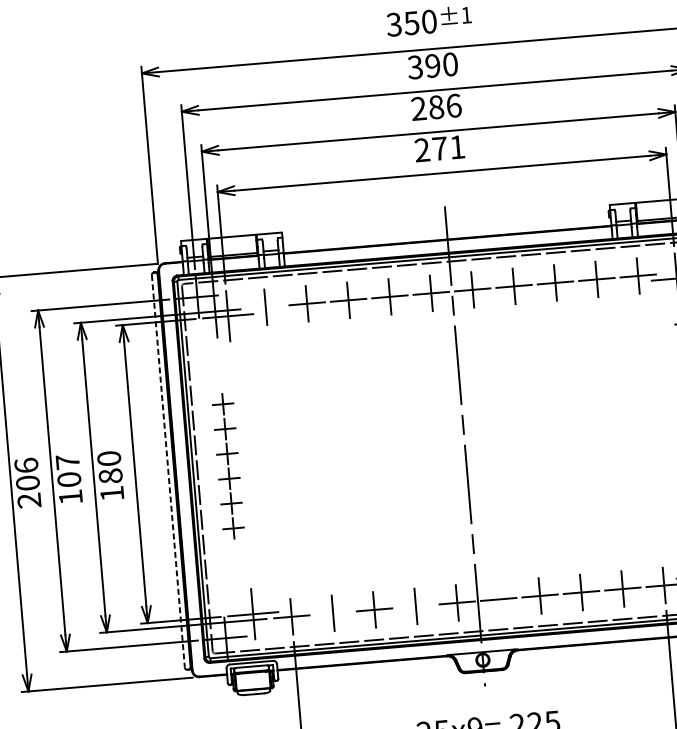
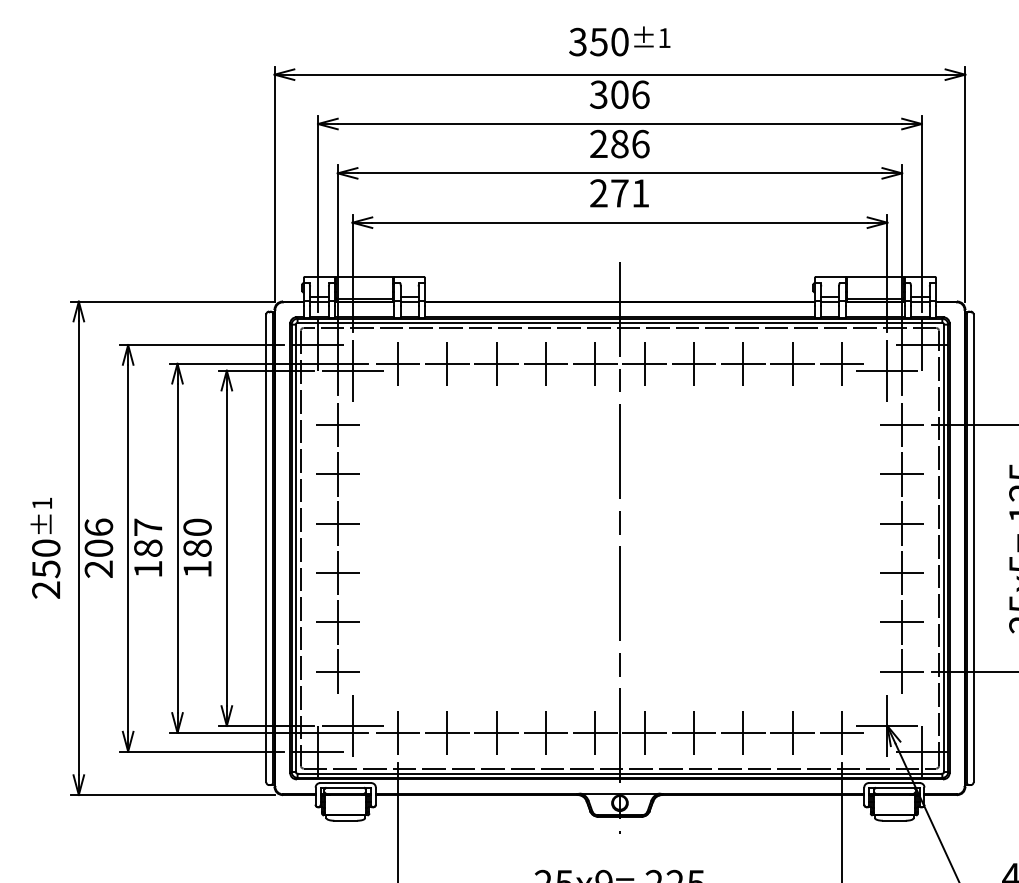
text: (441, 64) -> (630, 94), 390 -> 306
line: (265, 307) -> (397, 363), added
part: (228, 466) -> (337, 548), size x1.67
line: (168, 471) -> (266, 548), dashed -> solid
text: (69, 478) -> (148, 547), 107 -> 187
line: (498, 599) -> (644, 732), added
line: (415, 606) -> (545, 732), added
line: (333, 613) -> (447, 732), added

